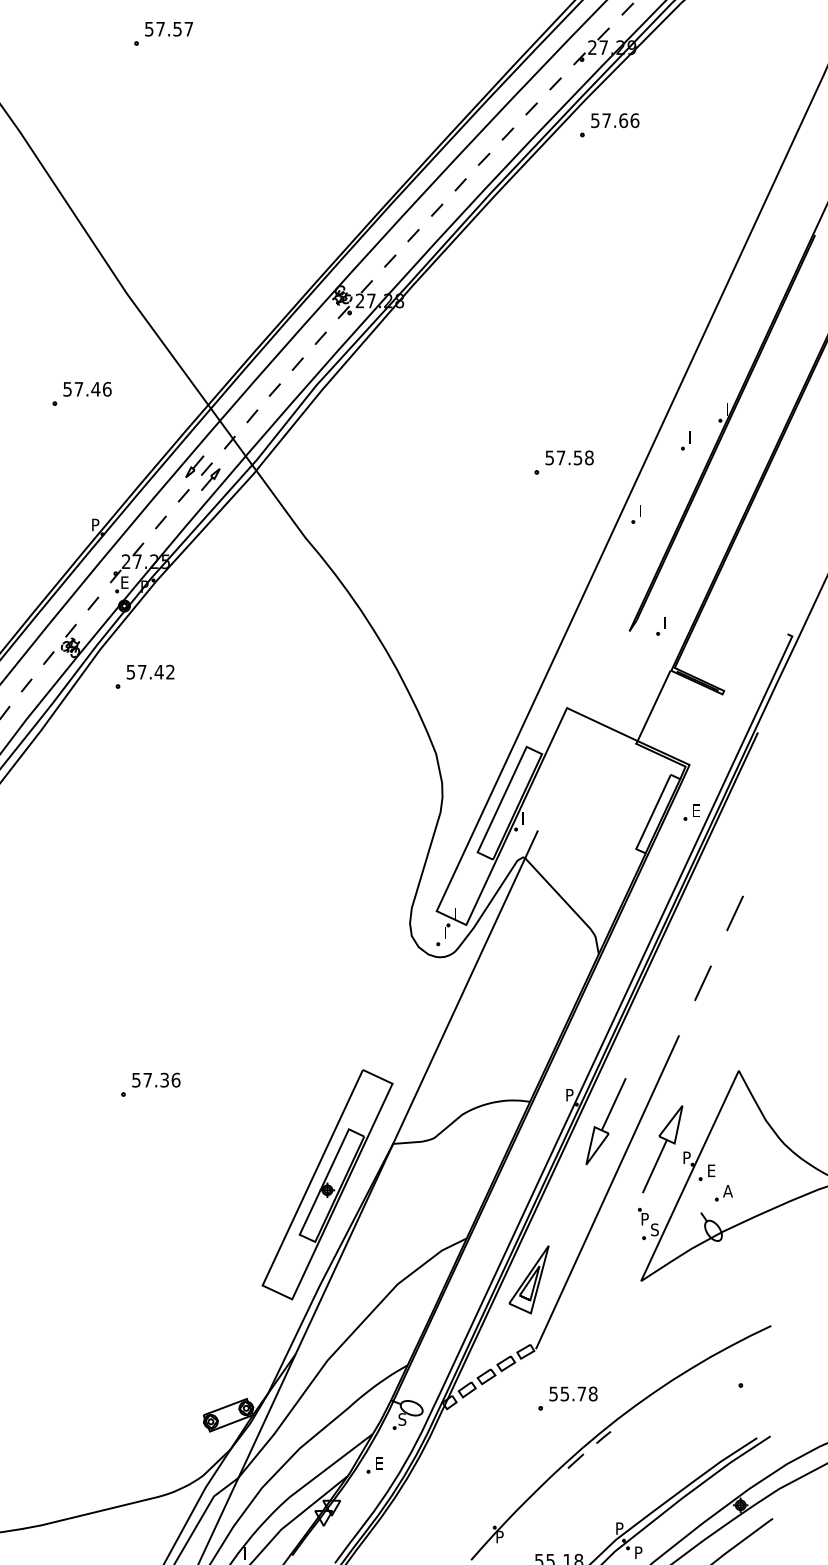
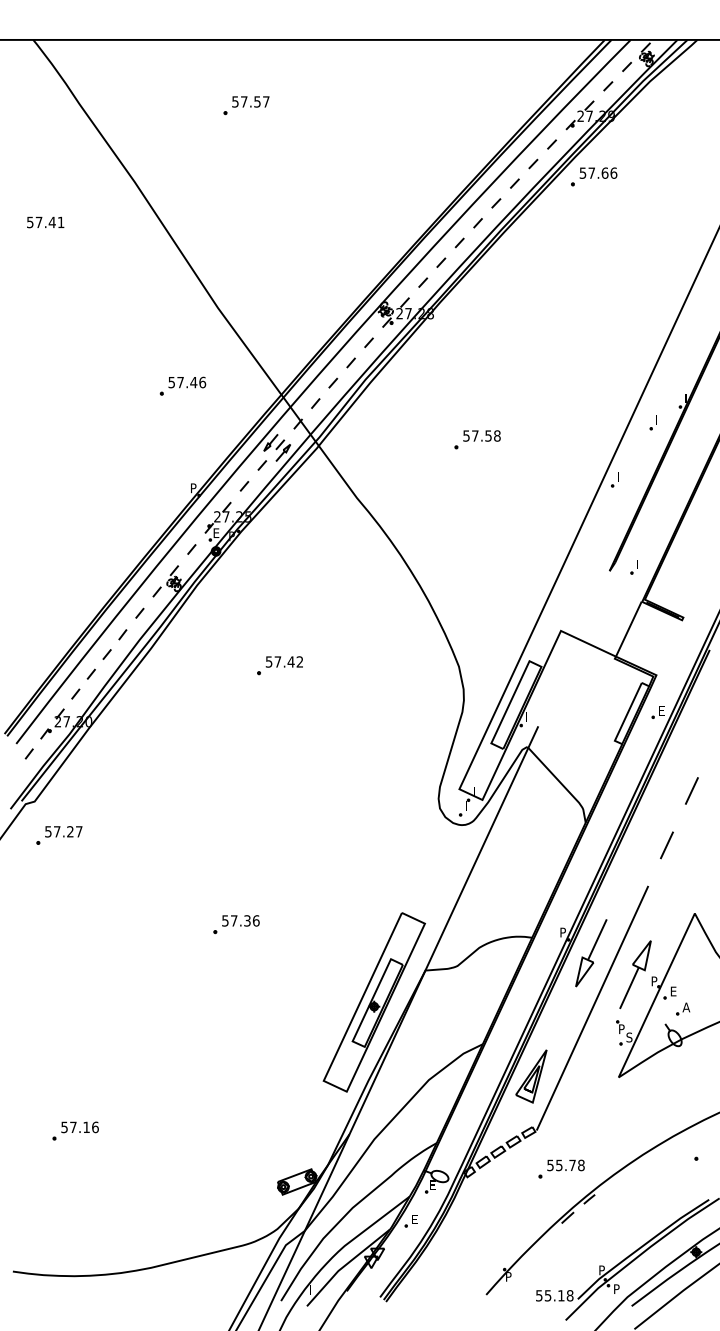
part: (563, 462) -> (477, 439), moved
part: (144, 676) -> (279, 665), moved
text: (402, 1419) -> (432, 1185), S -> E

